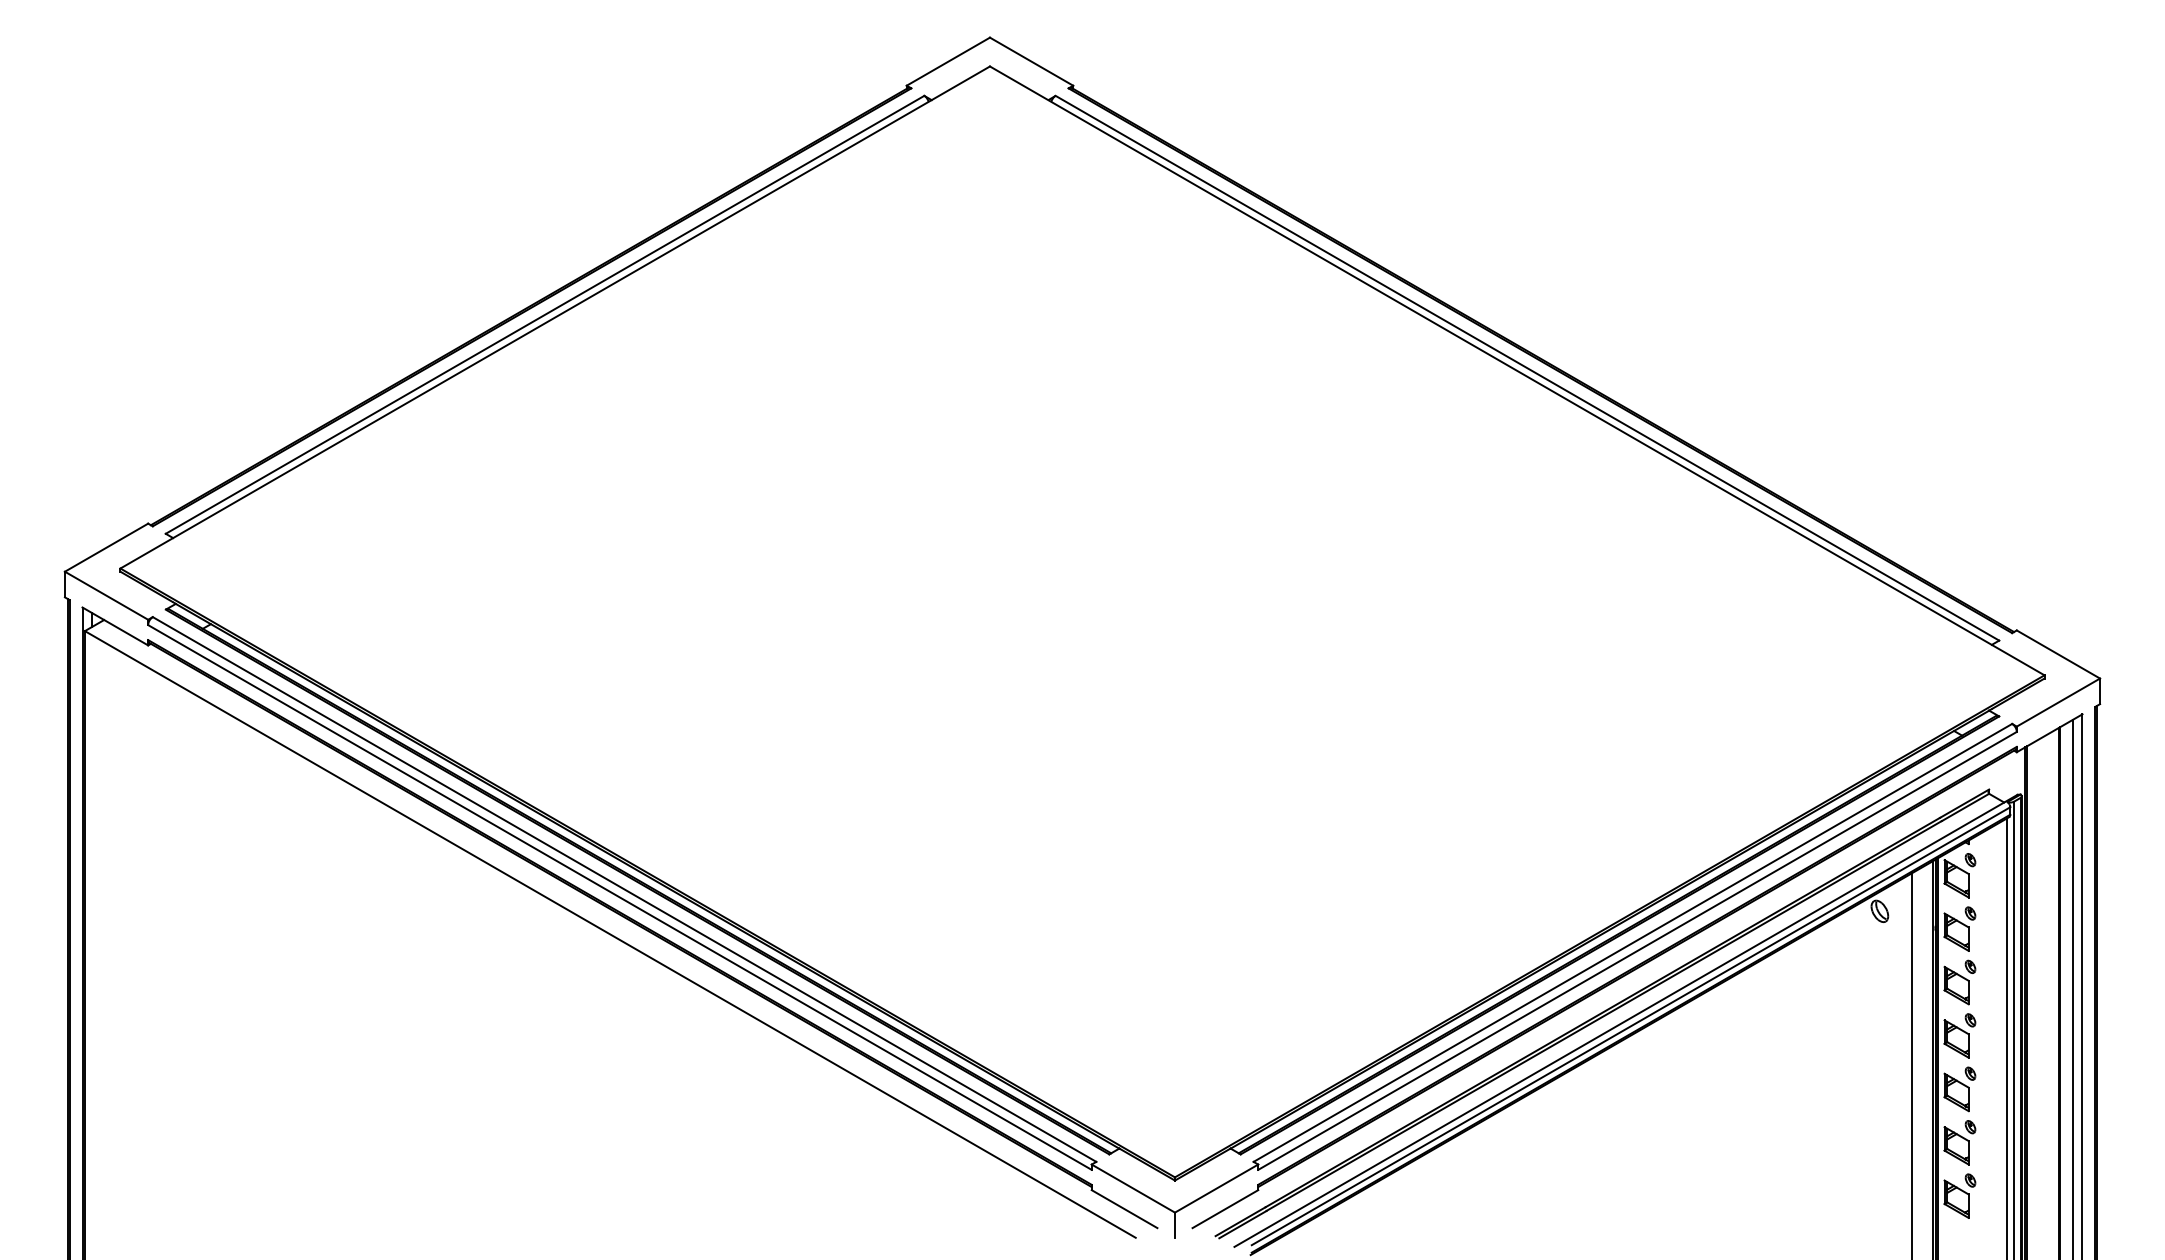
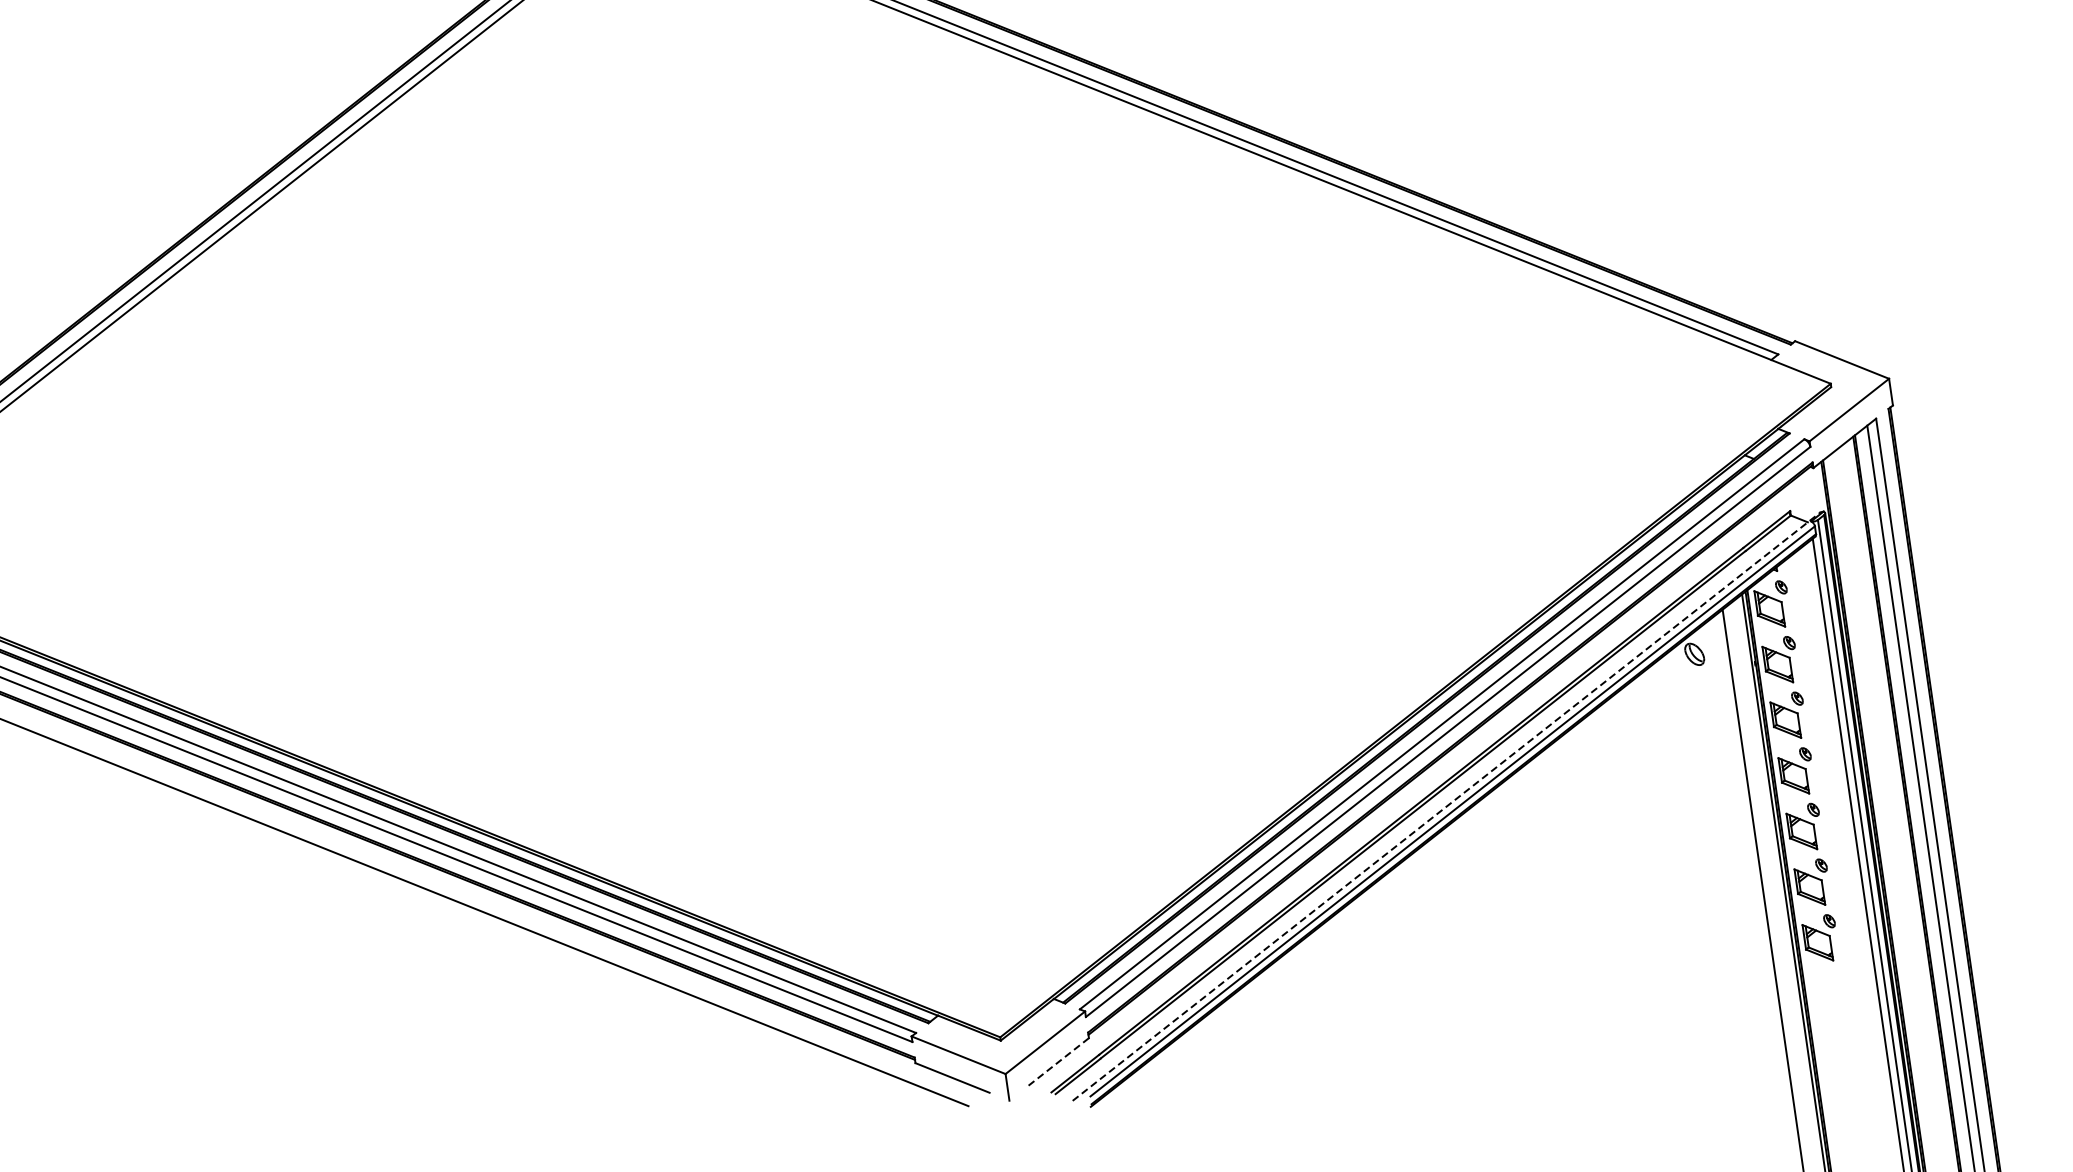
line: (1626, 1020) -> (1447, 806), solid -> dashed
line: (1225, 1209) -> (1057, 1063), solid -> dashed

